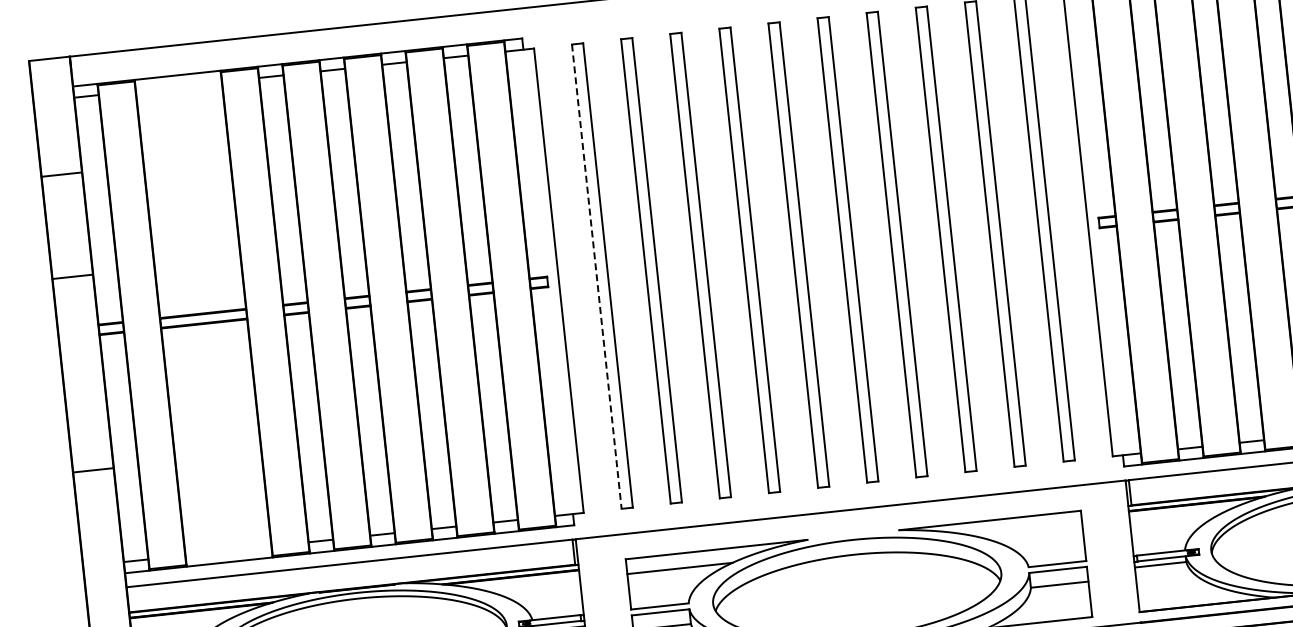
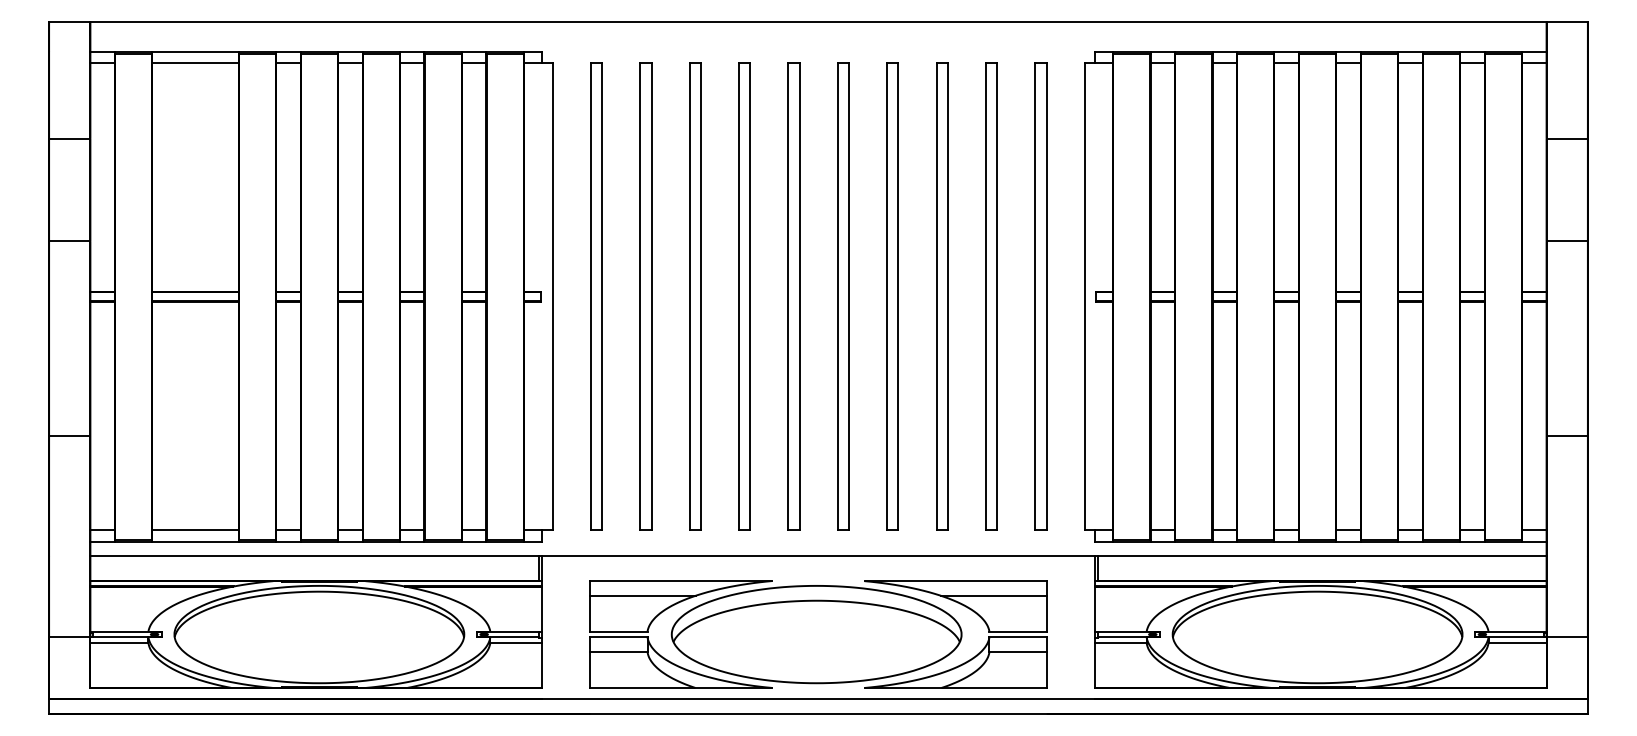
line: (178, 86) -> (195, 63), added
line: (596, 277) -> (590, 297), dashed -> solid
line: (1029, 530) -> (994, 595), added
line: (228, 550) -> (195, 530), added

